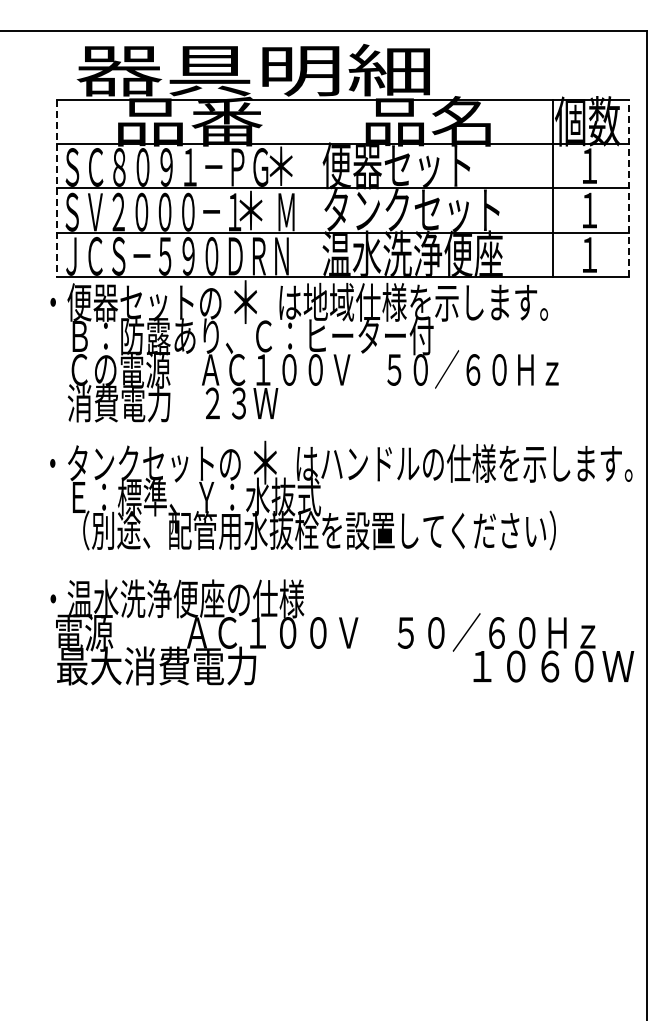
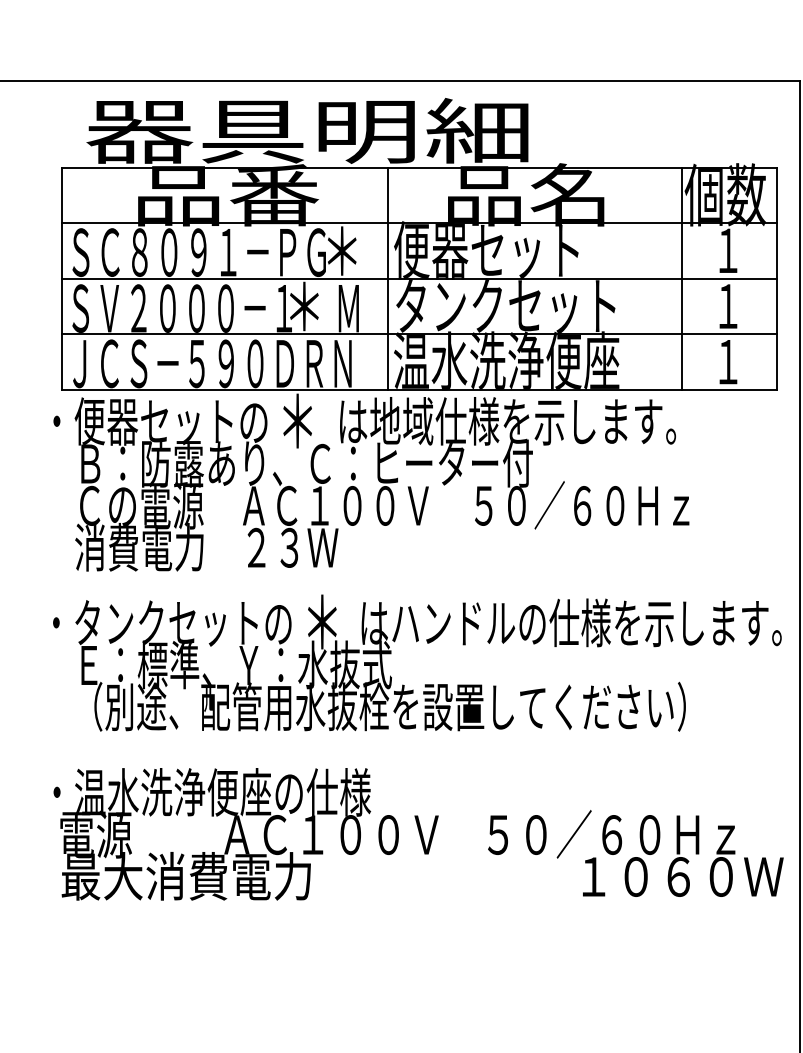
line: (57, 188) -> (62, 278), dashed -> solid
line: (318, 188) -> (388, 278), added
line: (628, 188) -> (776, 278), dashed -> solid

